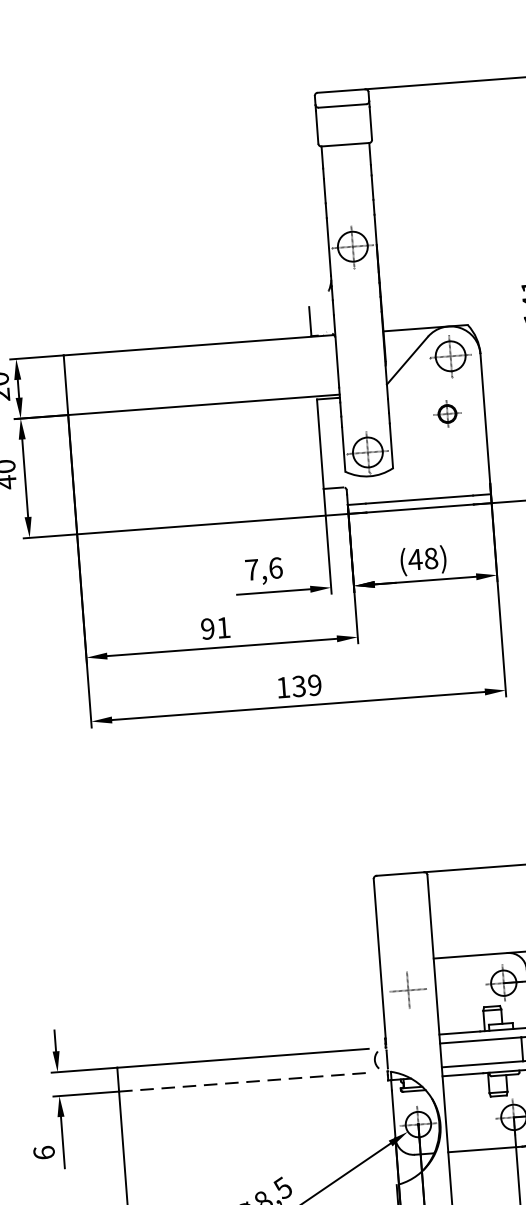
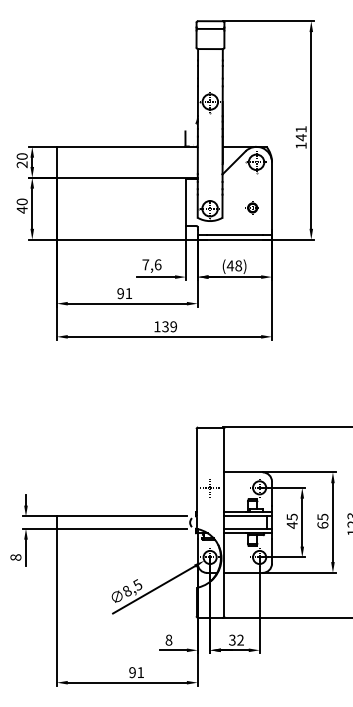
part: (445, 413) -> (251, 207), moved
line: (245, 1081) -> (122, 528), dashed -> solid
text: (43, 1152) -> (15, 557), 6 -> 8

